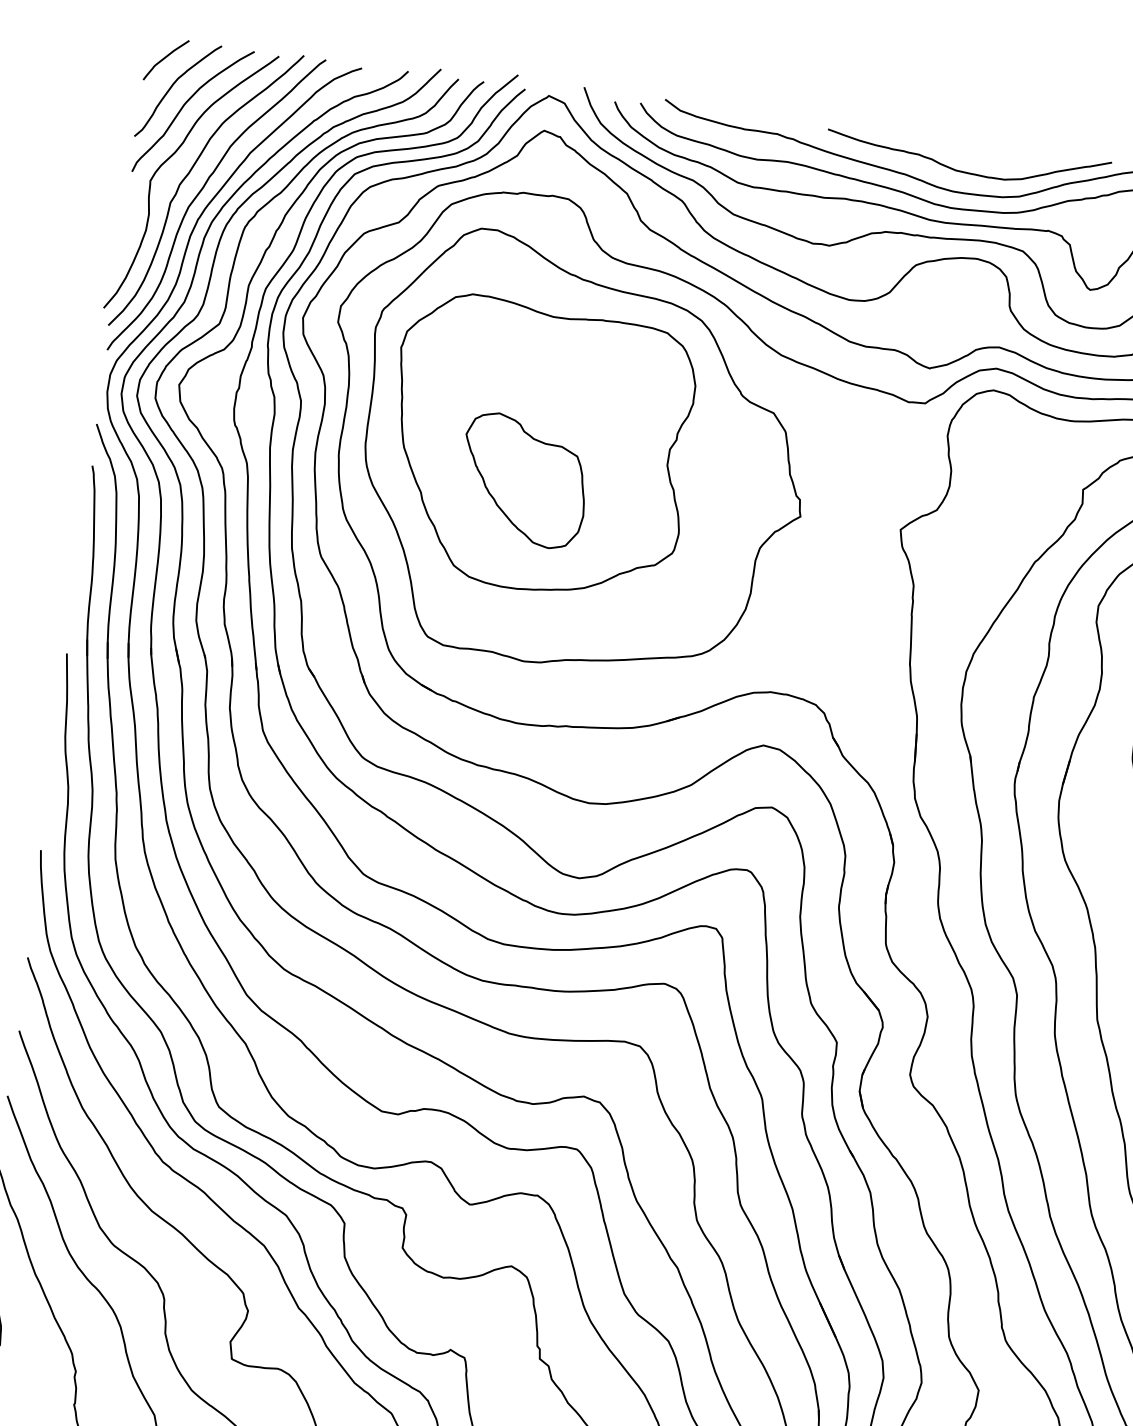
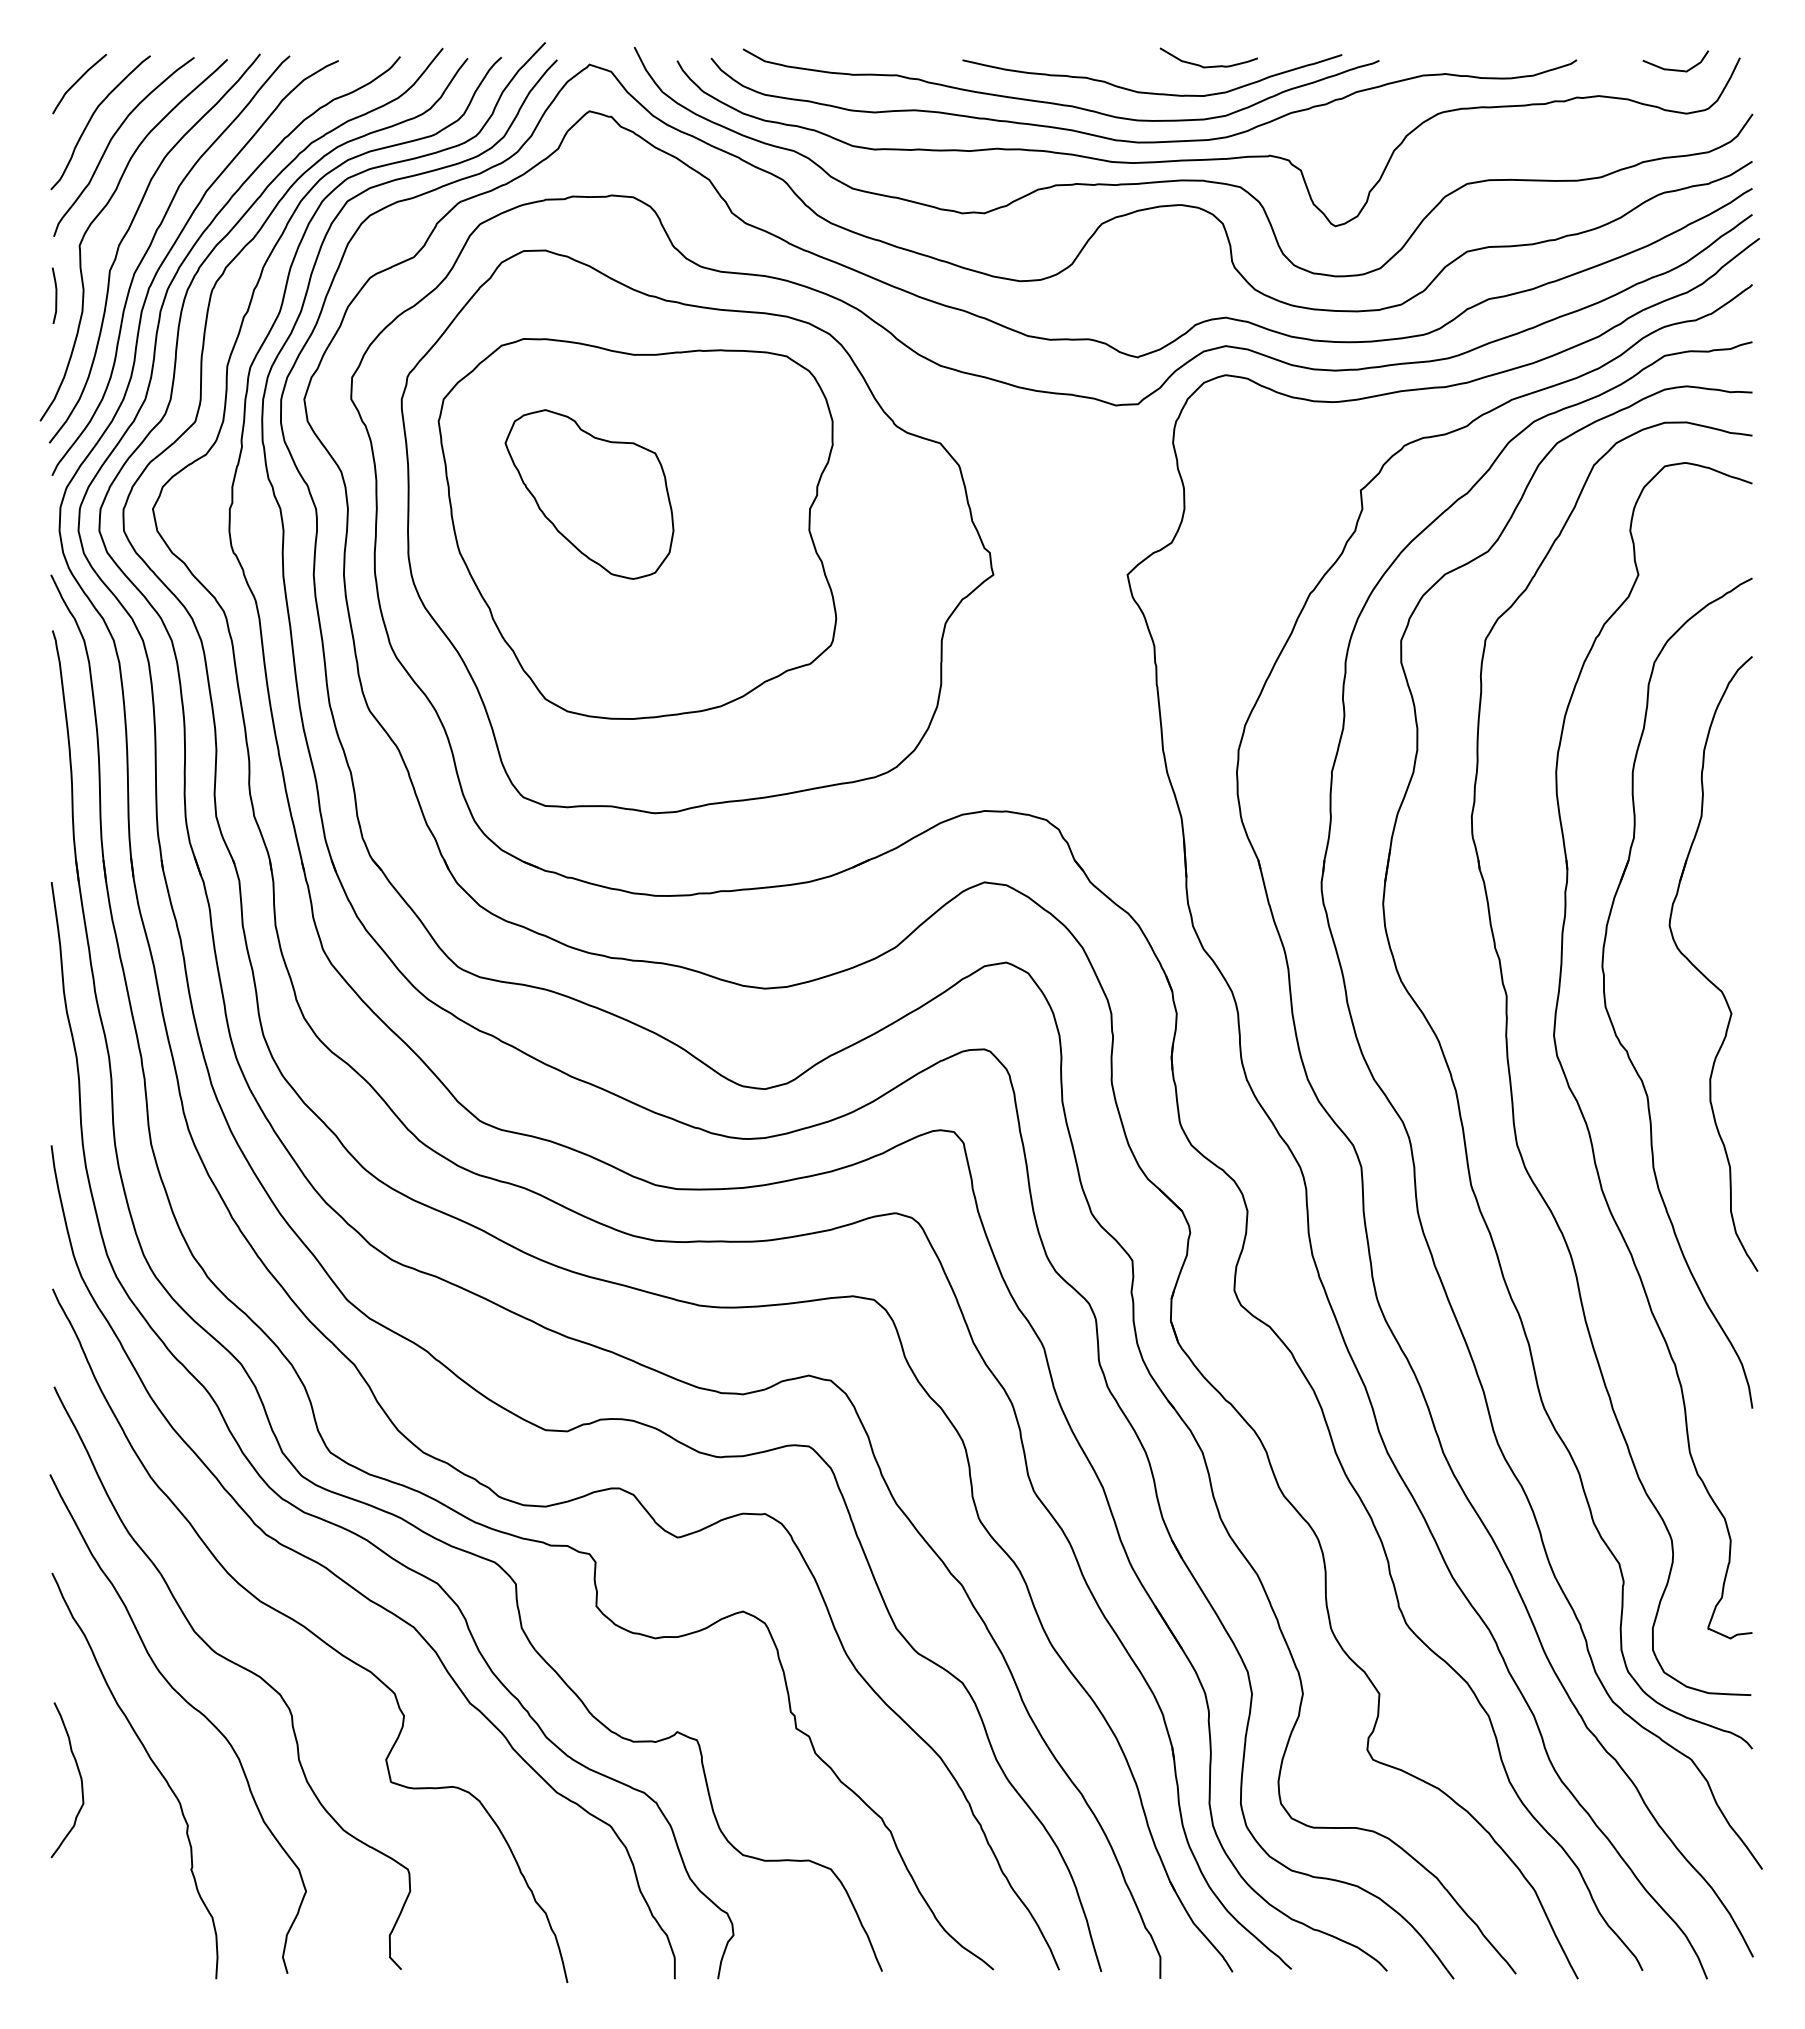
curve: (1011, 158) -> (1208, 66), added
line: (127, 215) -> (55, 295), added
part: (524, 480) -> (589, 494), moved

